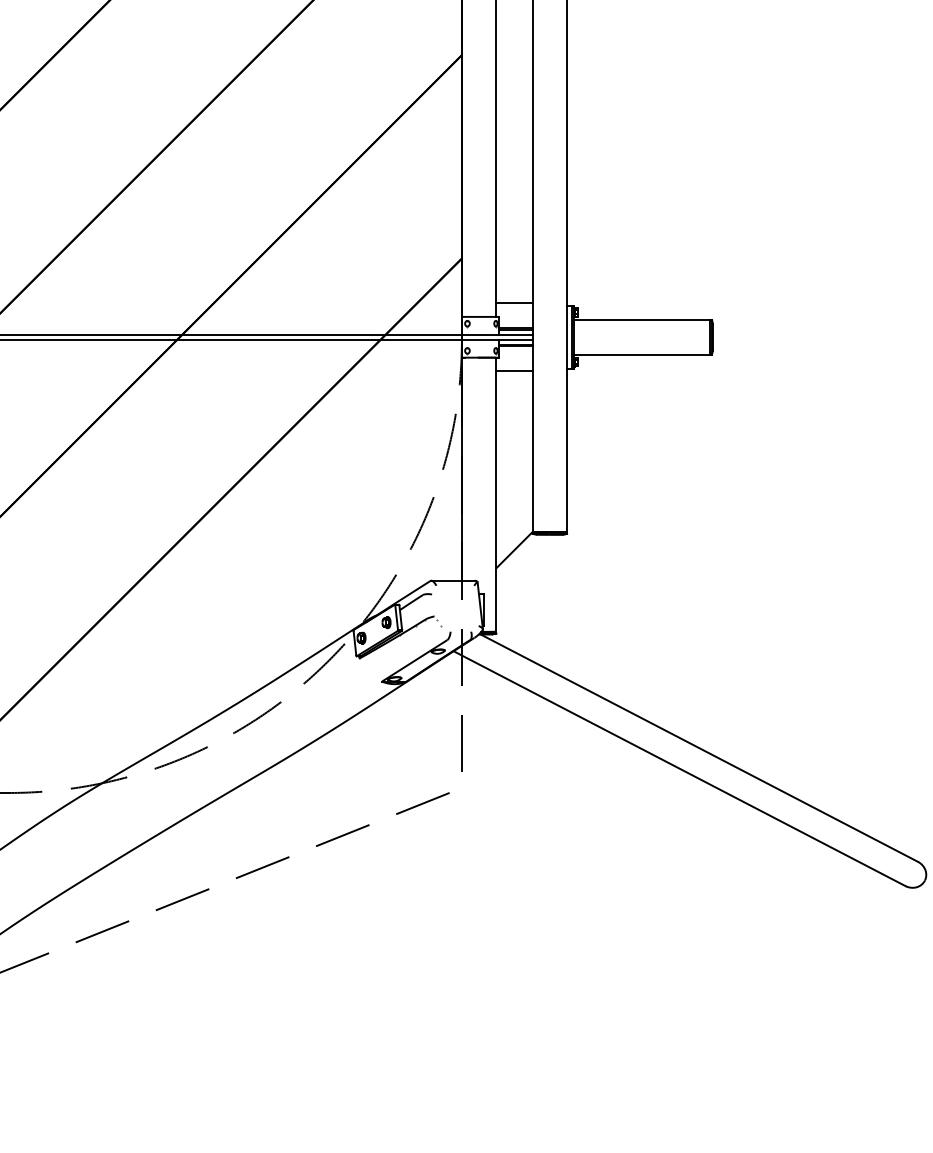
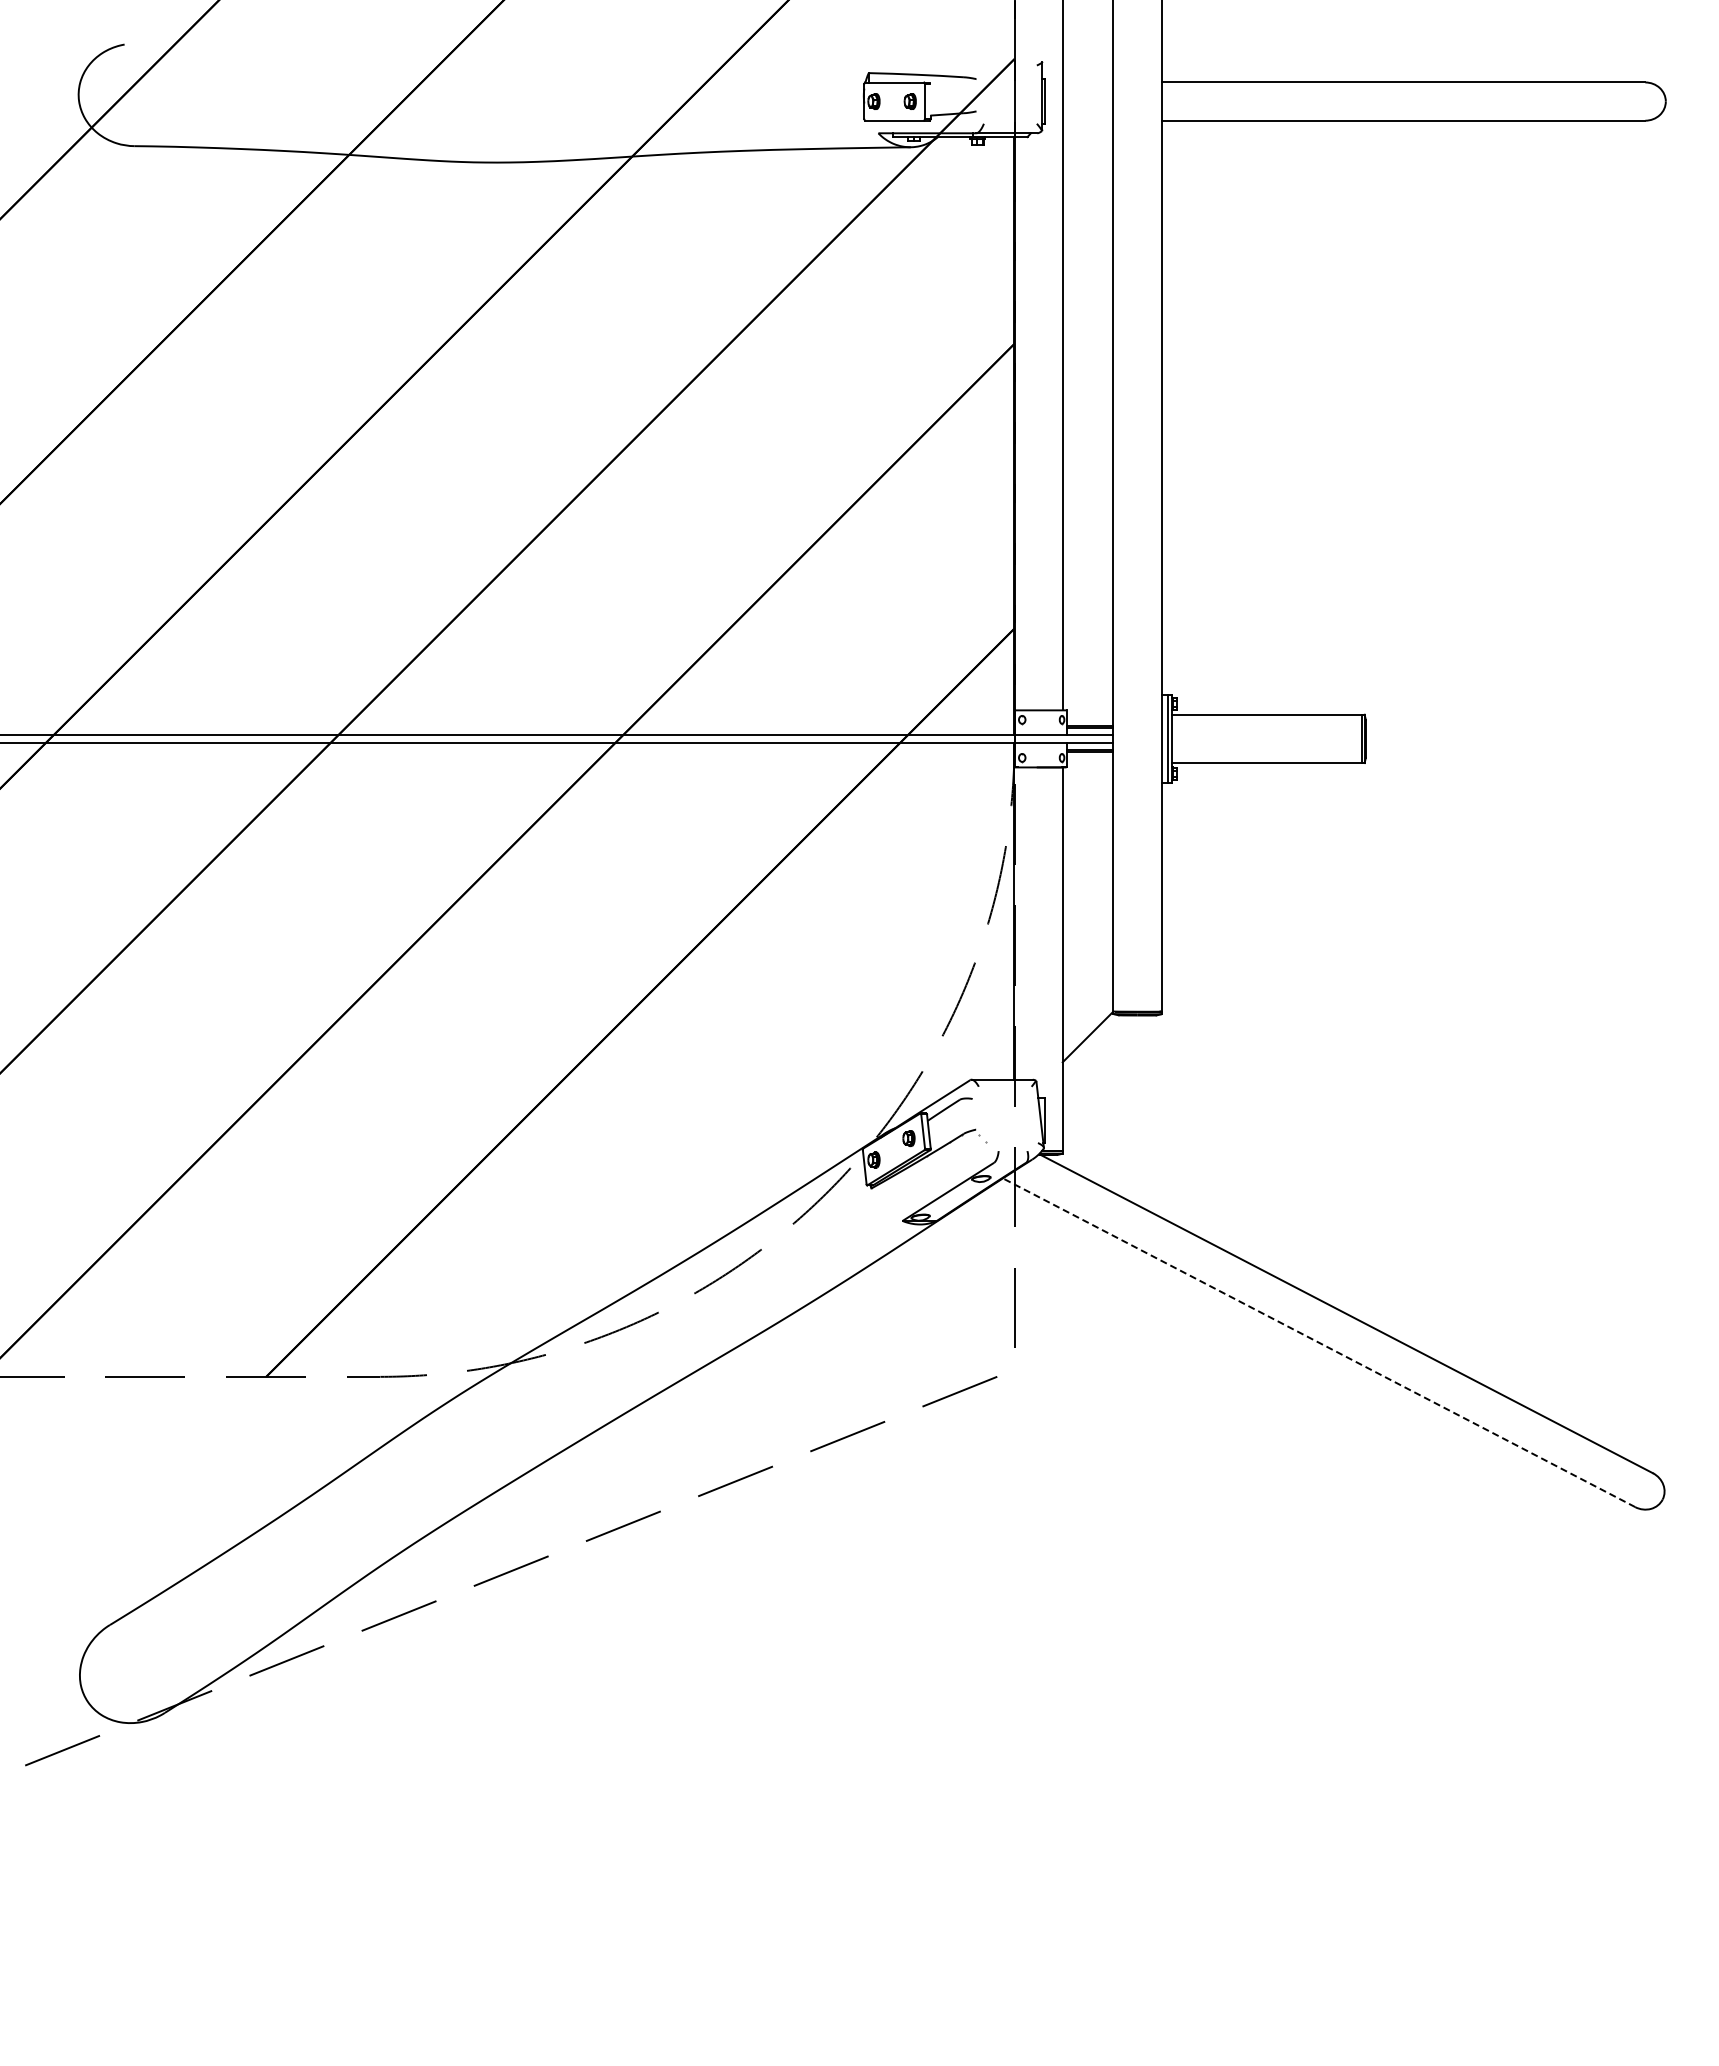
line: (514, 303) -> (1087, 691), removed
line: (514, 371) -> (1087, 786), removed
line: (679, 768) -> (1318, 1342), solid -> dashed

